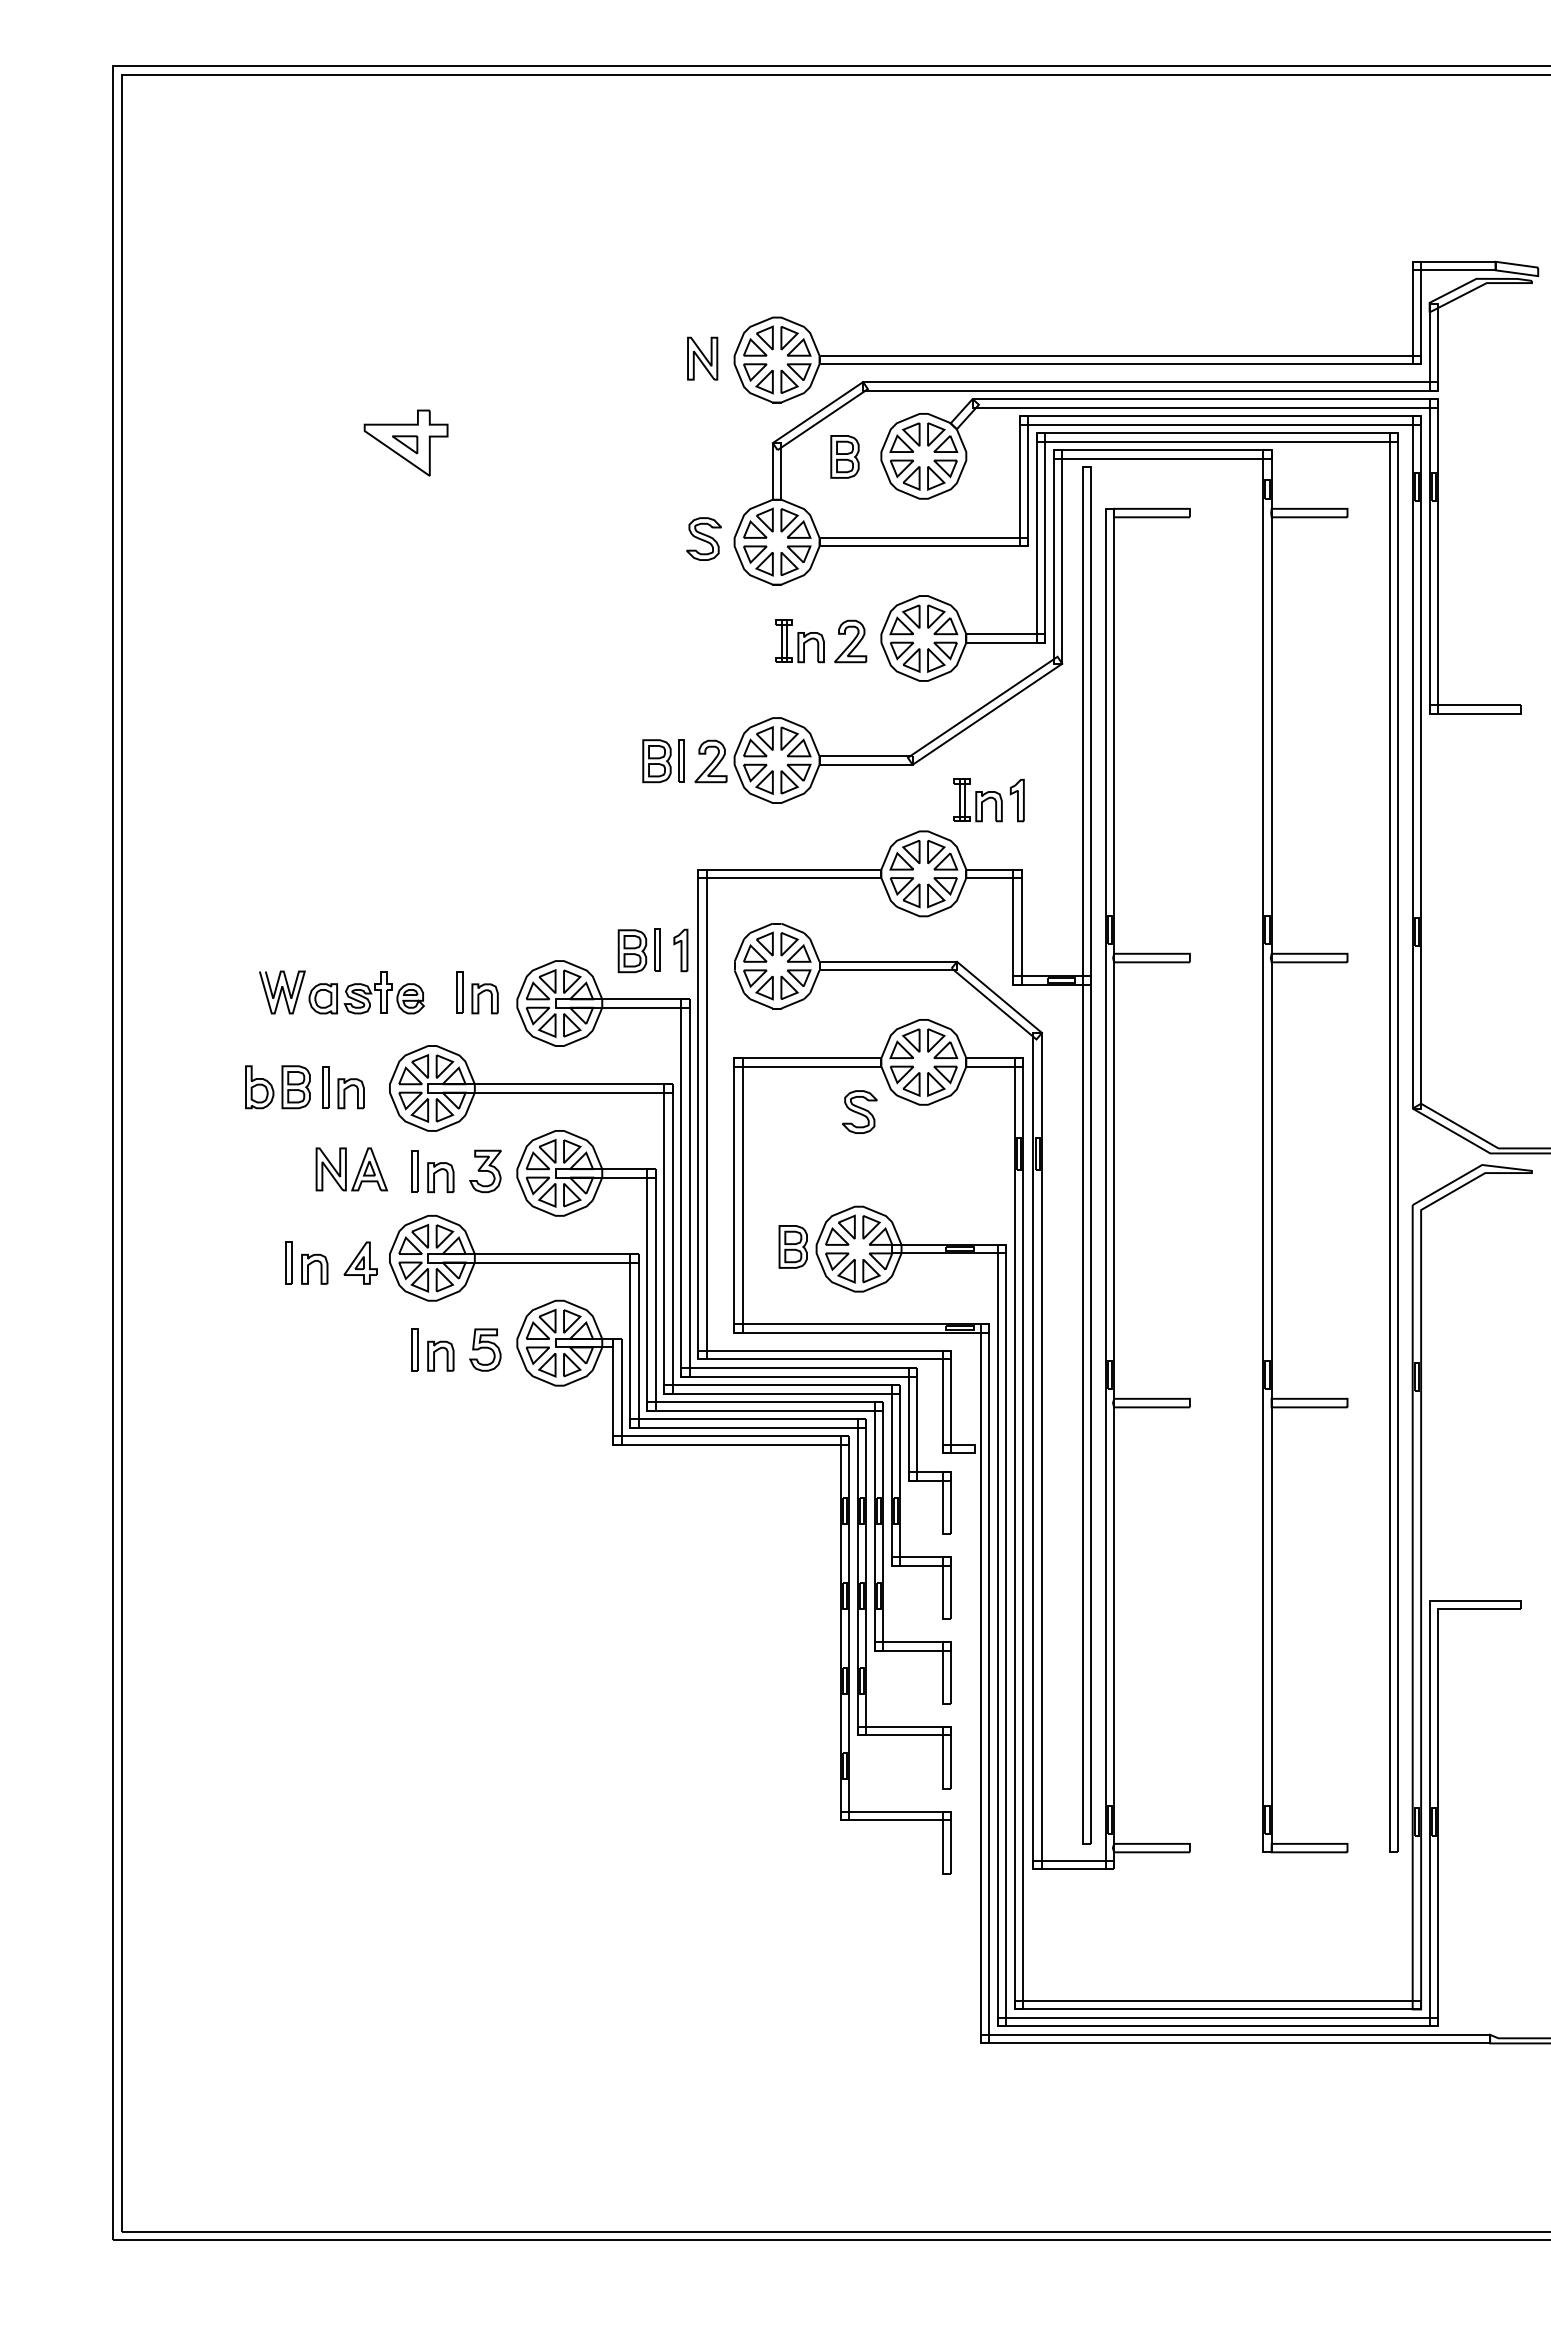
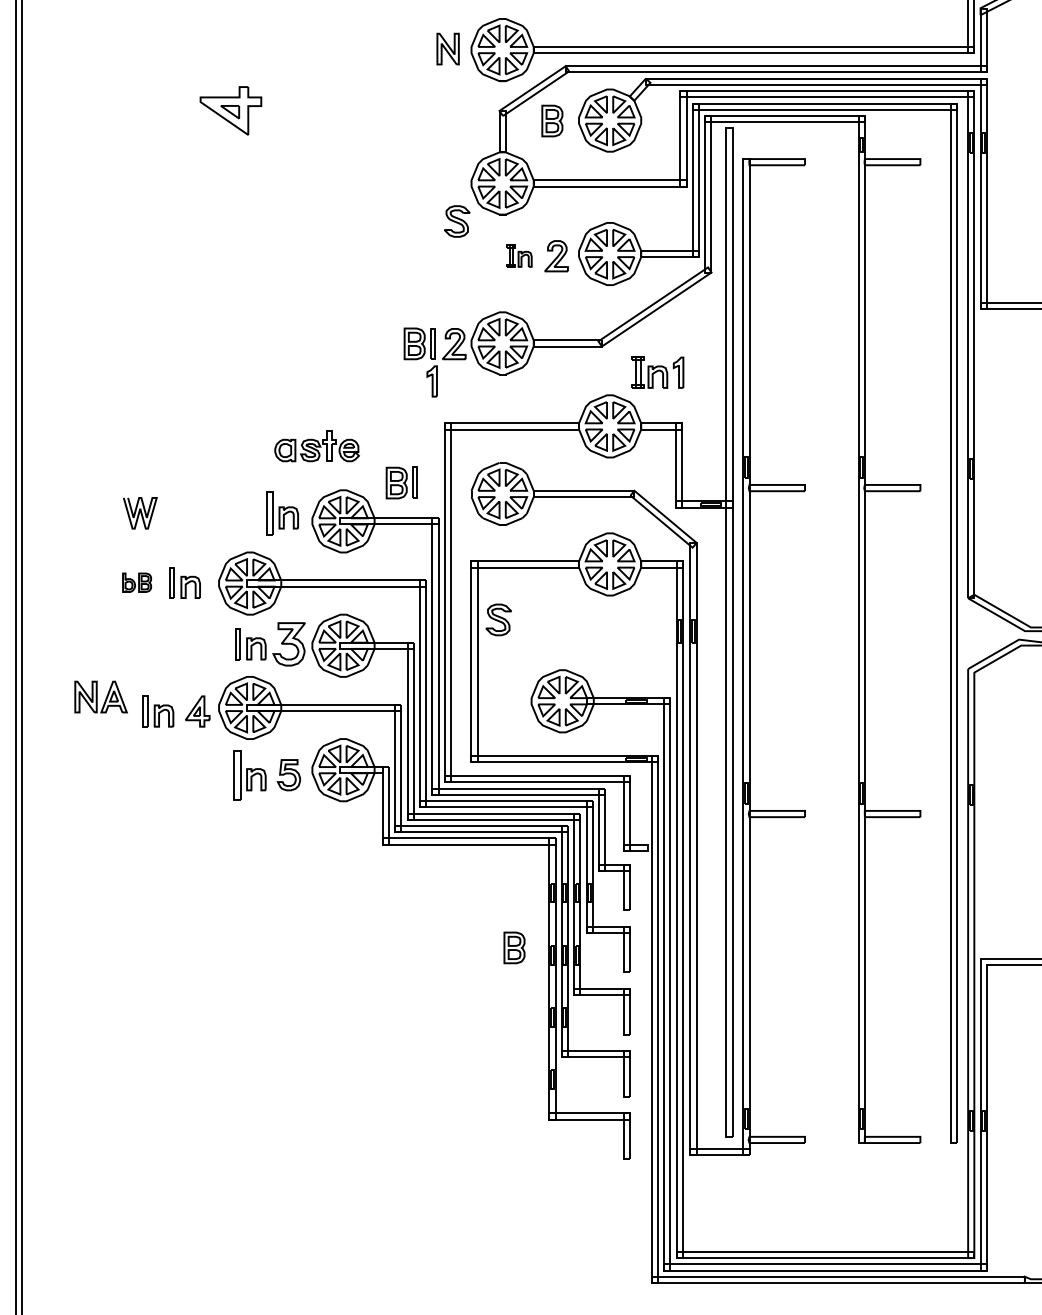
part: (703, 538) -> (456, 221), moved
part: (799, 641) -> (519, 256), size x0.7
part: (680, 950) -> (431, 381), moved
part: (366, 992) -> (316, 445), moved
part: (459, 992) -> (270, 513), size x1.4
part: (277, 1087) -> (136, 582), size x0.6
part: (859, 1111) -> (498, 619), moved
part: (351, 1169) -> (100, 697), moved
part: (485, 1171) -> (289, 644), size x1.4
part: (792, 1246) -> (513, 947), moved
part: (414, 1349) -> (237, 774), size x1.6

